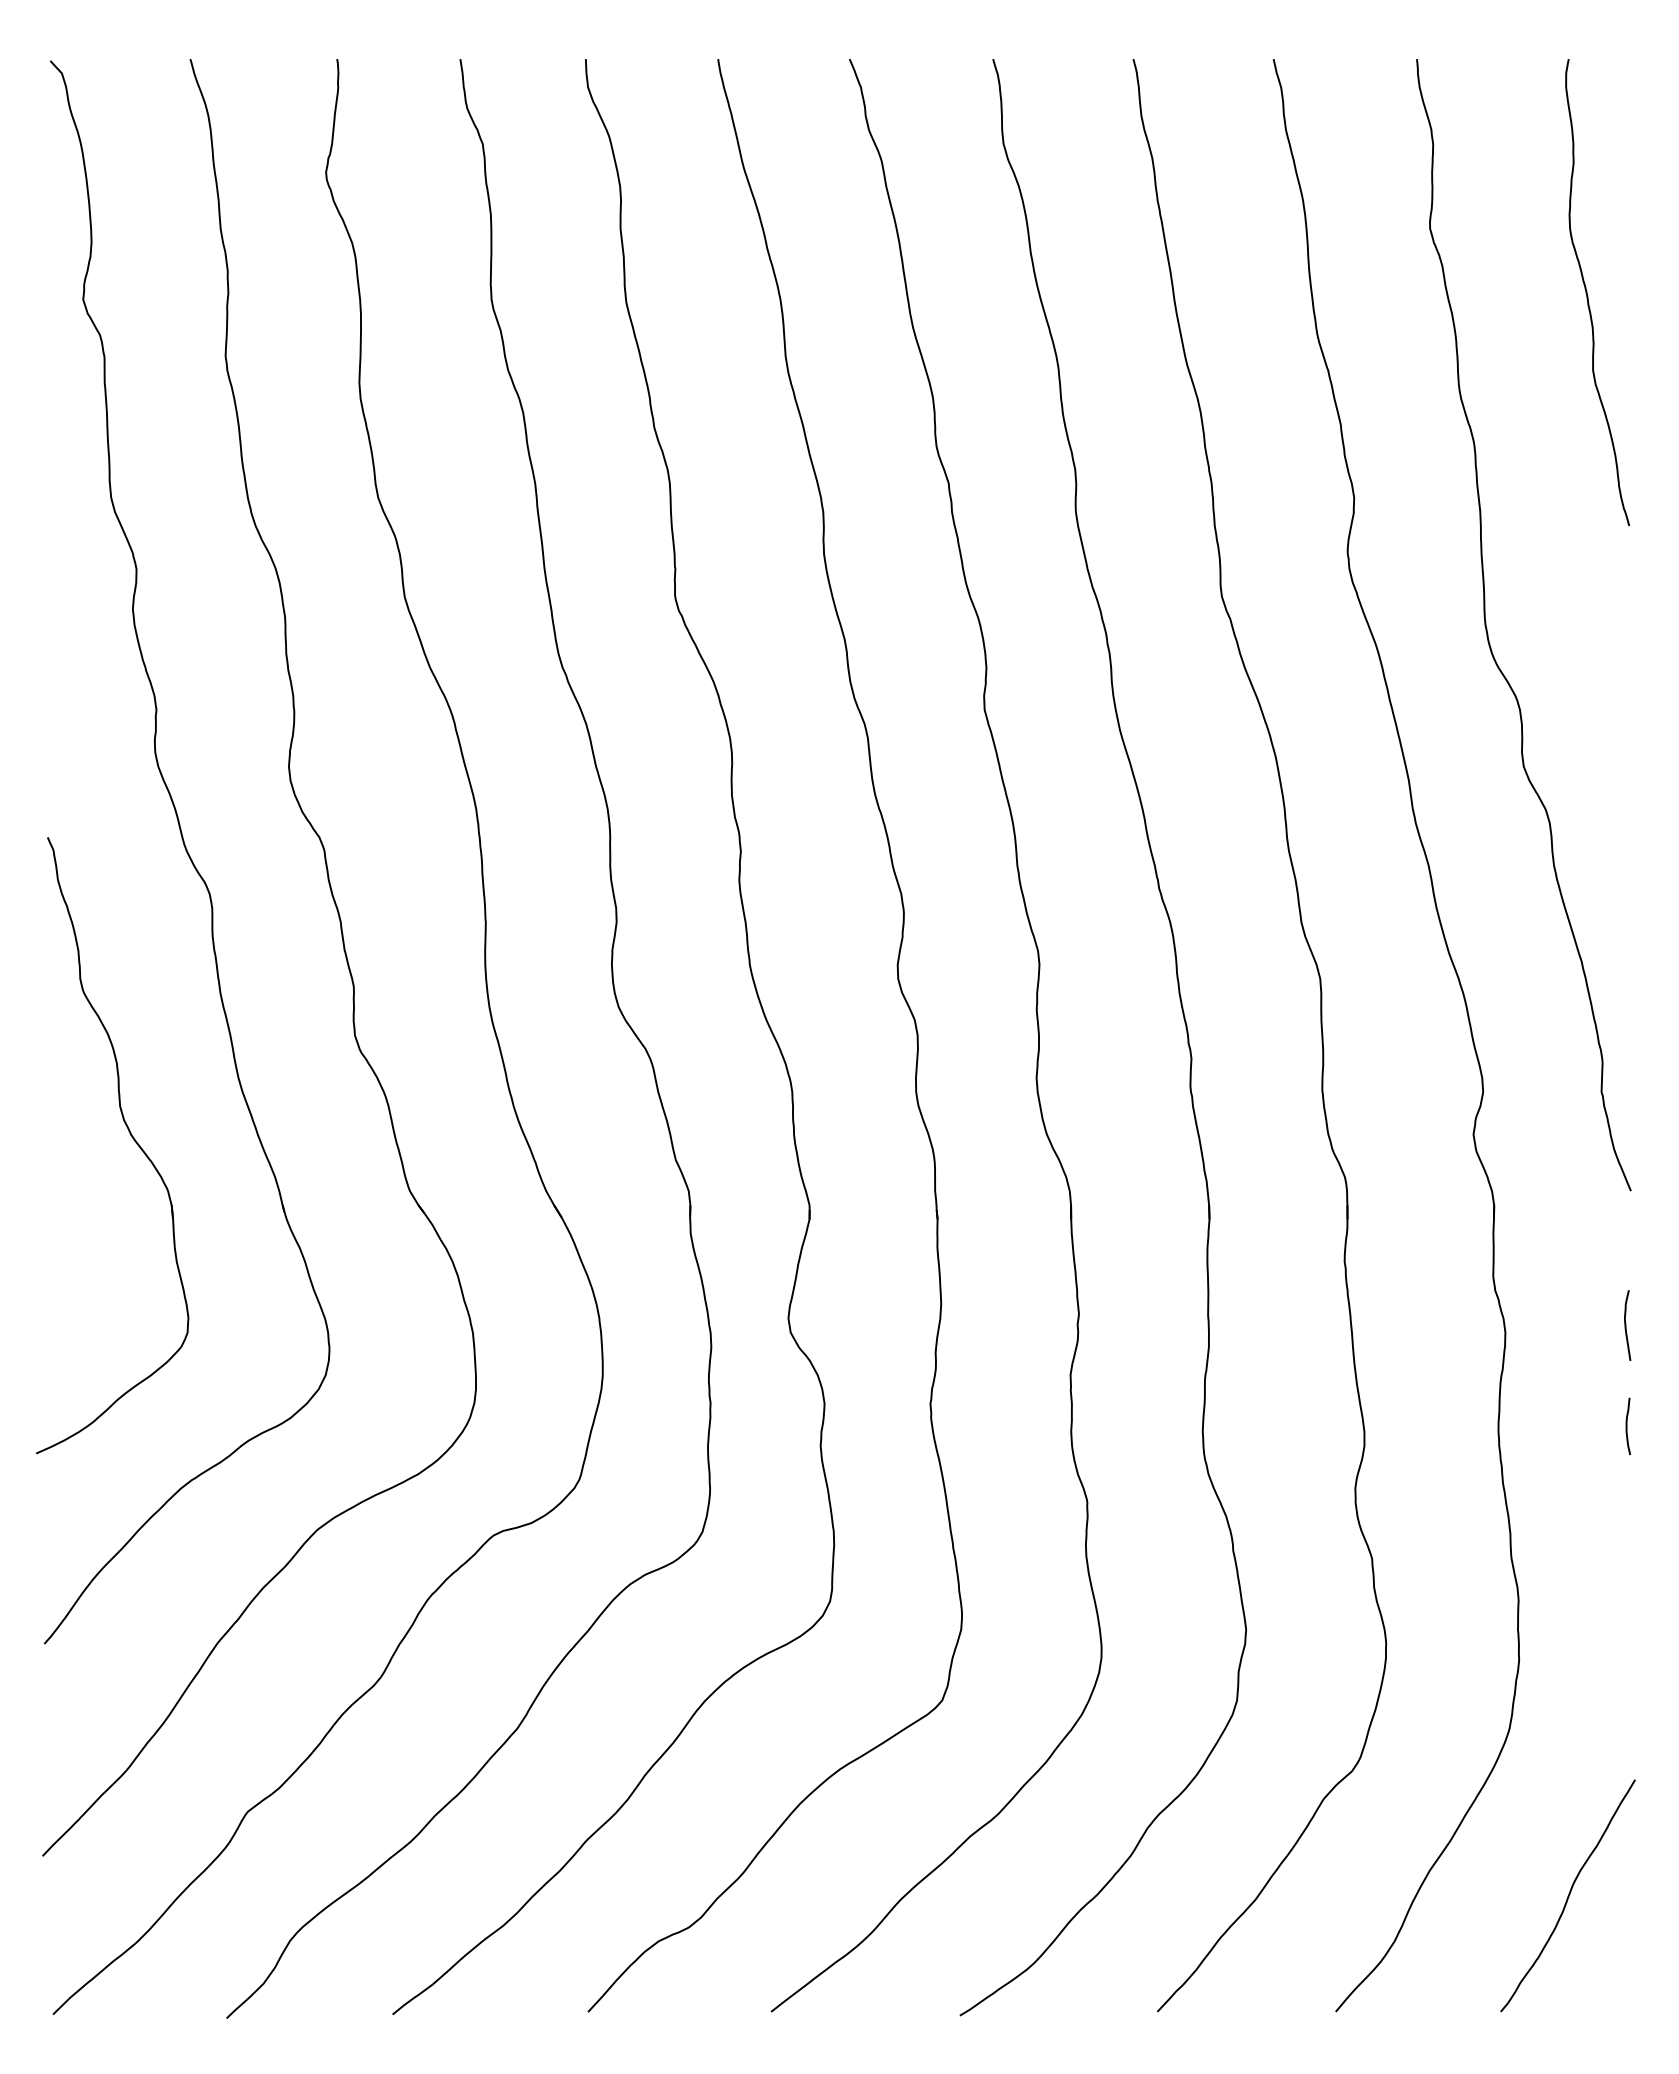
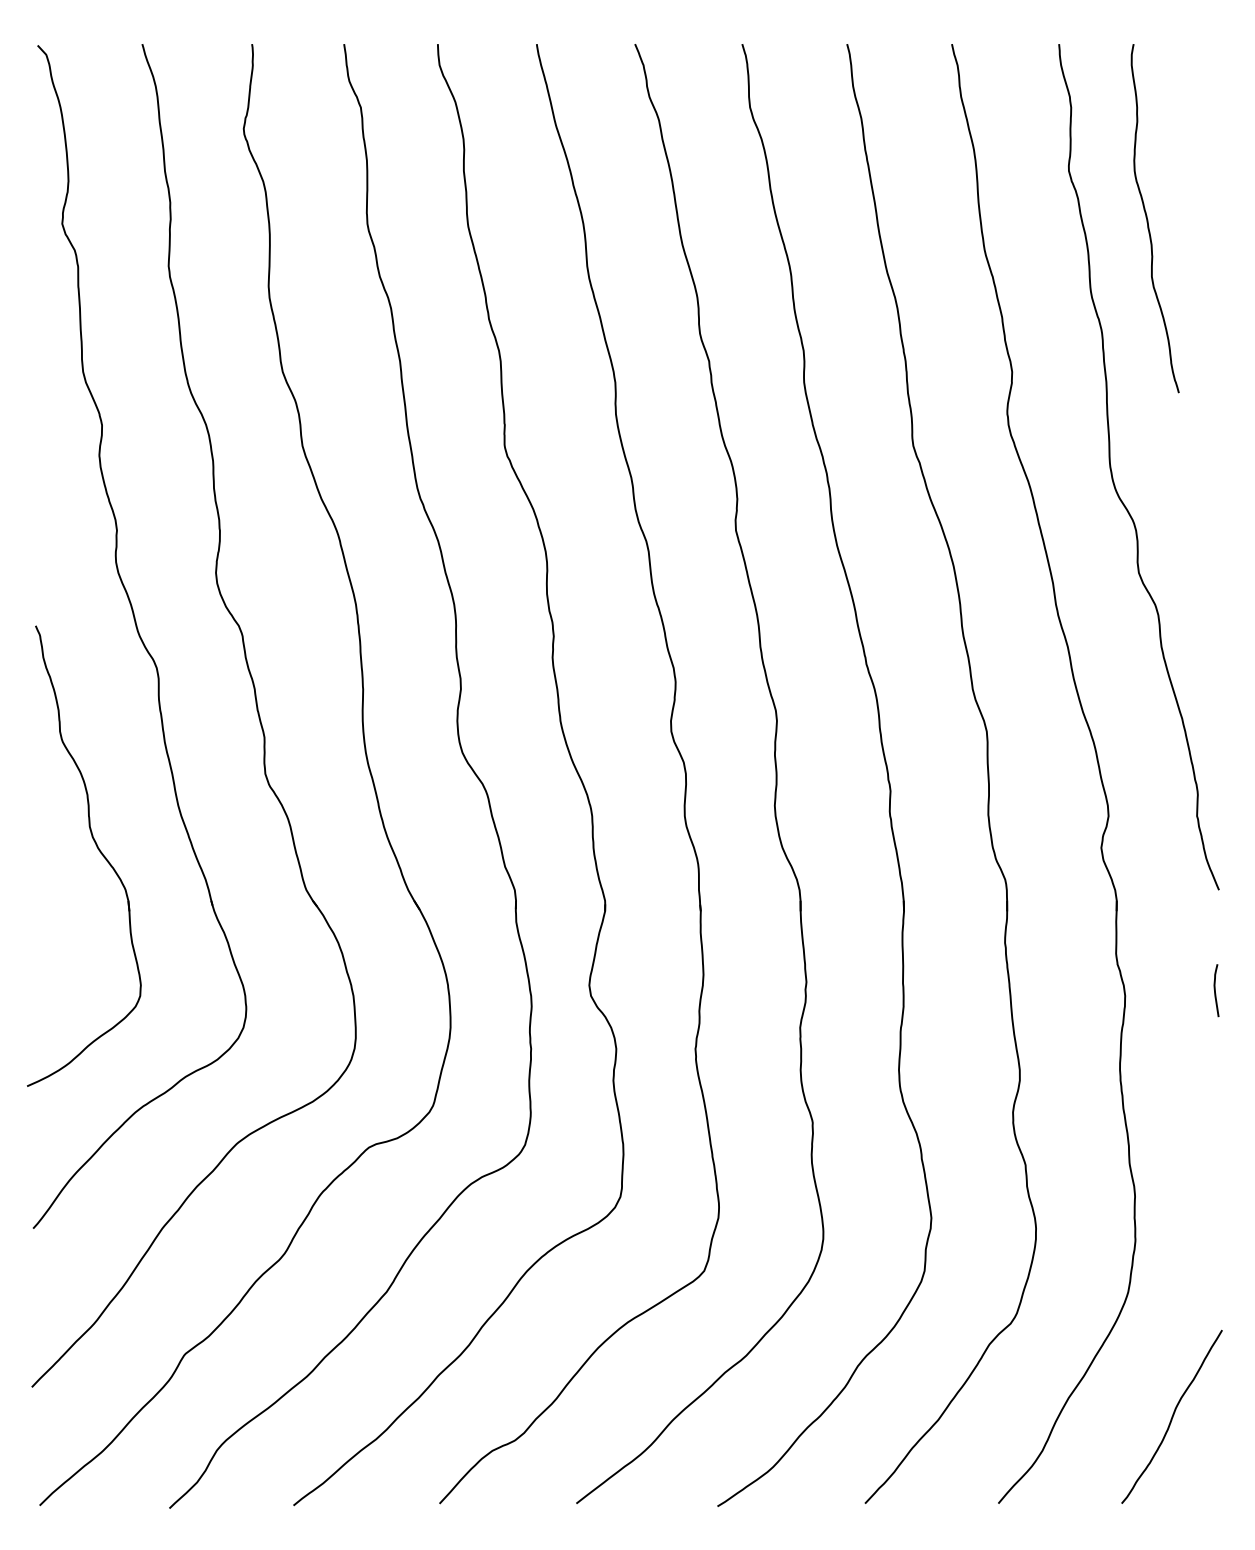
curve: (1588, 296) -> (1148, 221), moved
curve: (1627, 1426) -> (1216, 1066), removed

